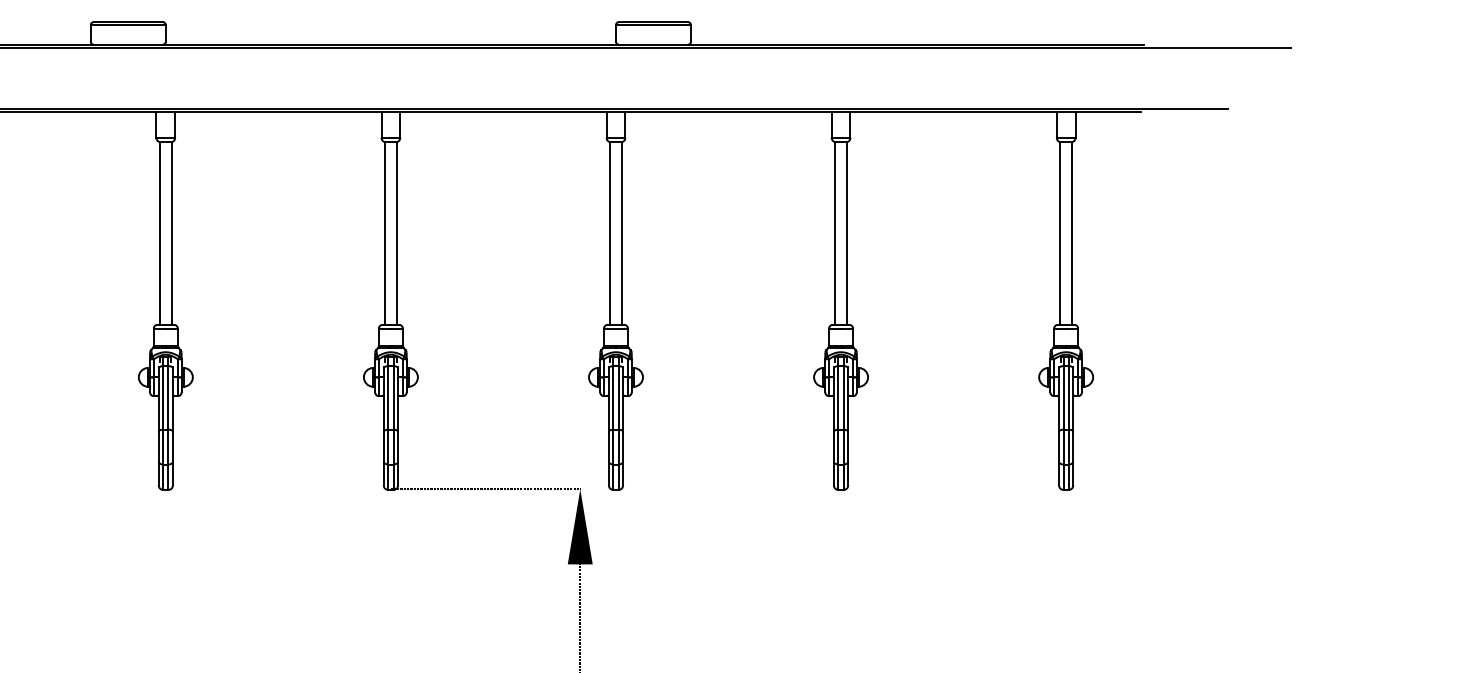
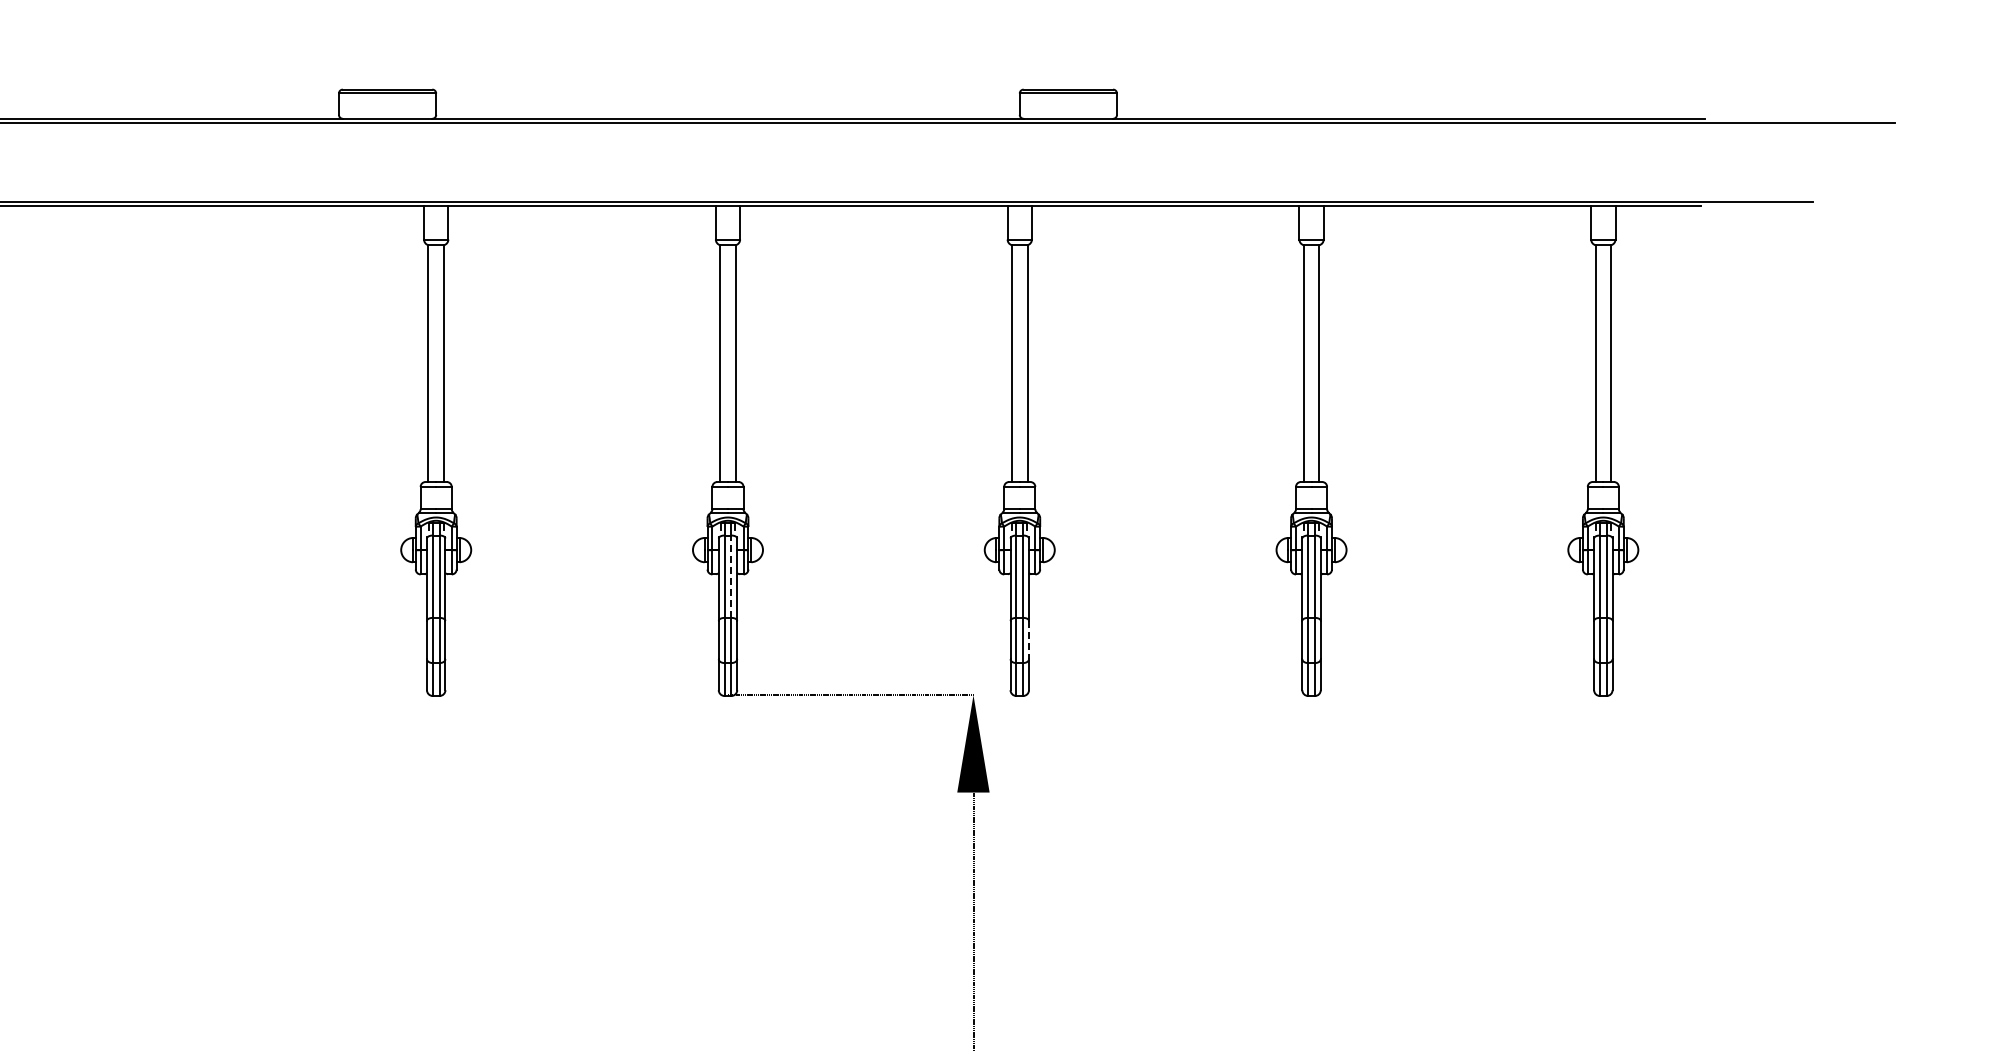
line: (393, 397) -> (731, 576), solid -> dashed
line: (623, 447) -> (1029, 640), solid -> dashed

